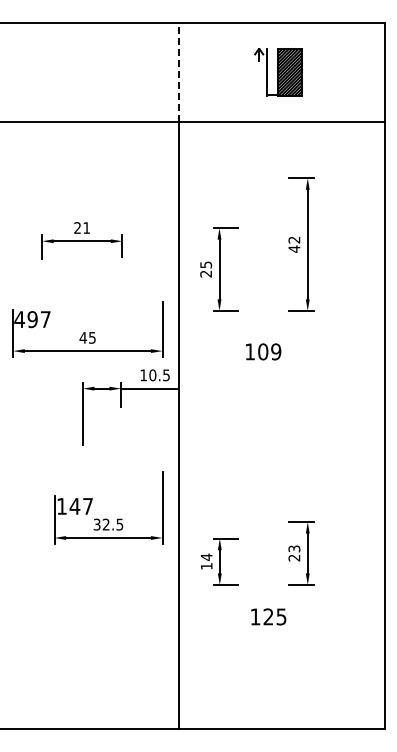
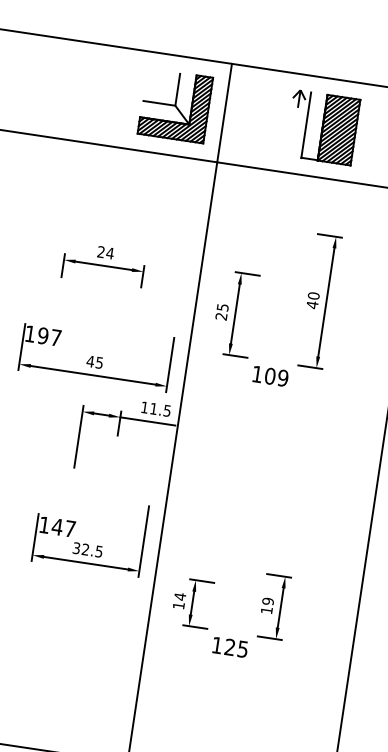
part: (129, 72) -> (175, 105), added
line: (179, 72) -> (224, 113), dashed -> solid
part: (278, 72) -> (322, 127), size x1.43
text: (86, 227) -> (110, 252), 21 -> 24
text: (294, 239) -> (313, 295), 42 -> 40
text: (19, 319) -> (30, 333), 497 -> 197
text: (263, 351) -> (270, 375), moved
text: (152, 375) -> (153, 408), 10.5 -> 11.5
text: (294, 553) -> (267, 606), 23 -> 19
text: (268, 616) -> (230, 646), moved

